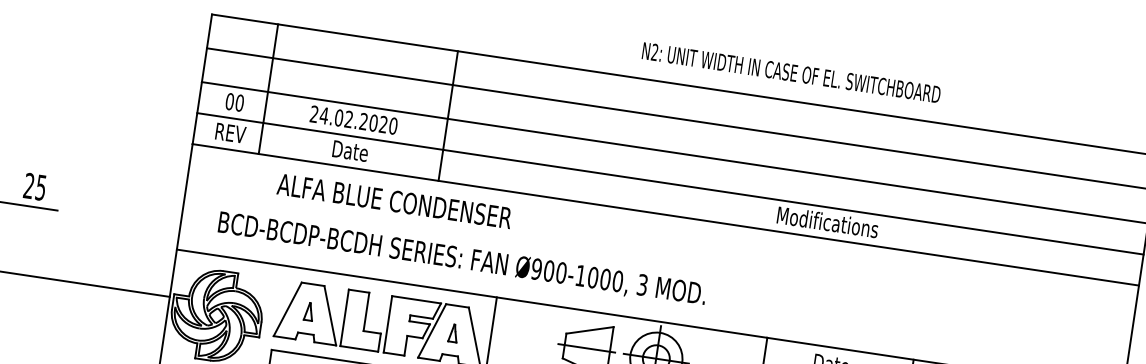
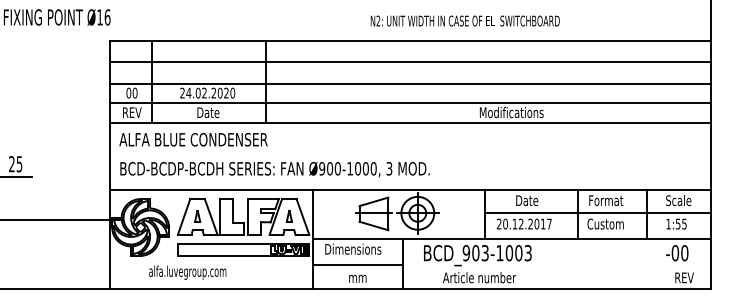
text: (790, 71) -> (464, 20), moved
text: (394, 200) -> (193, 139), moved
text: (461, 259) -> (274, 169), moved

